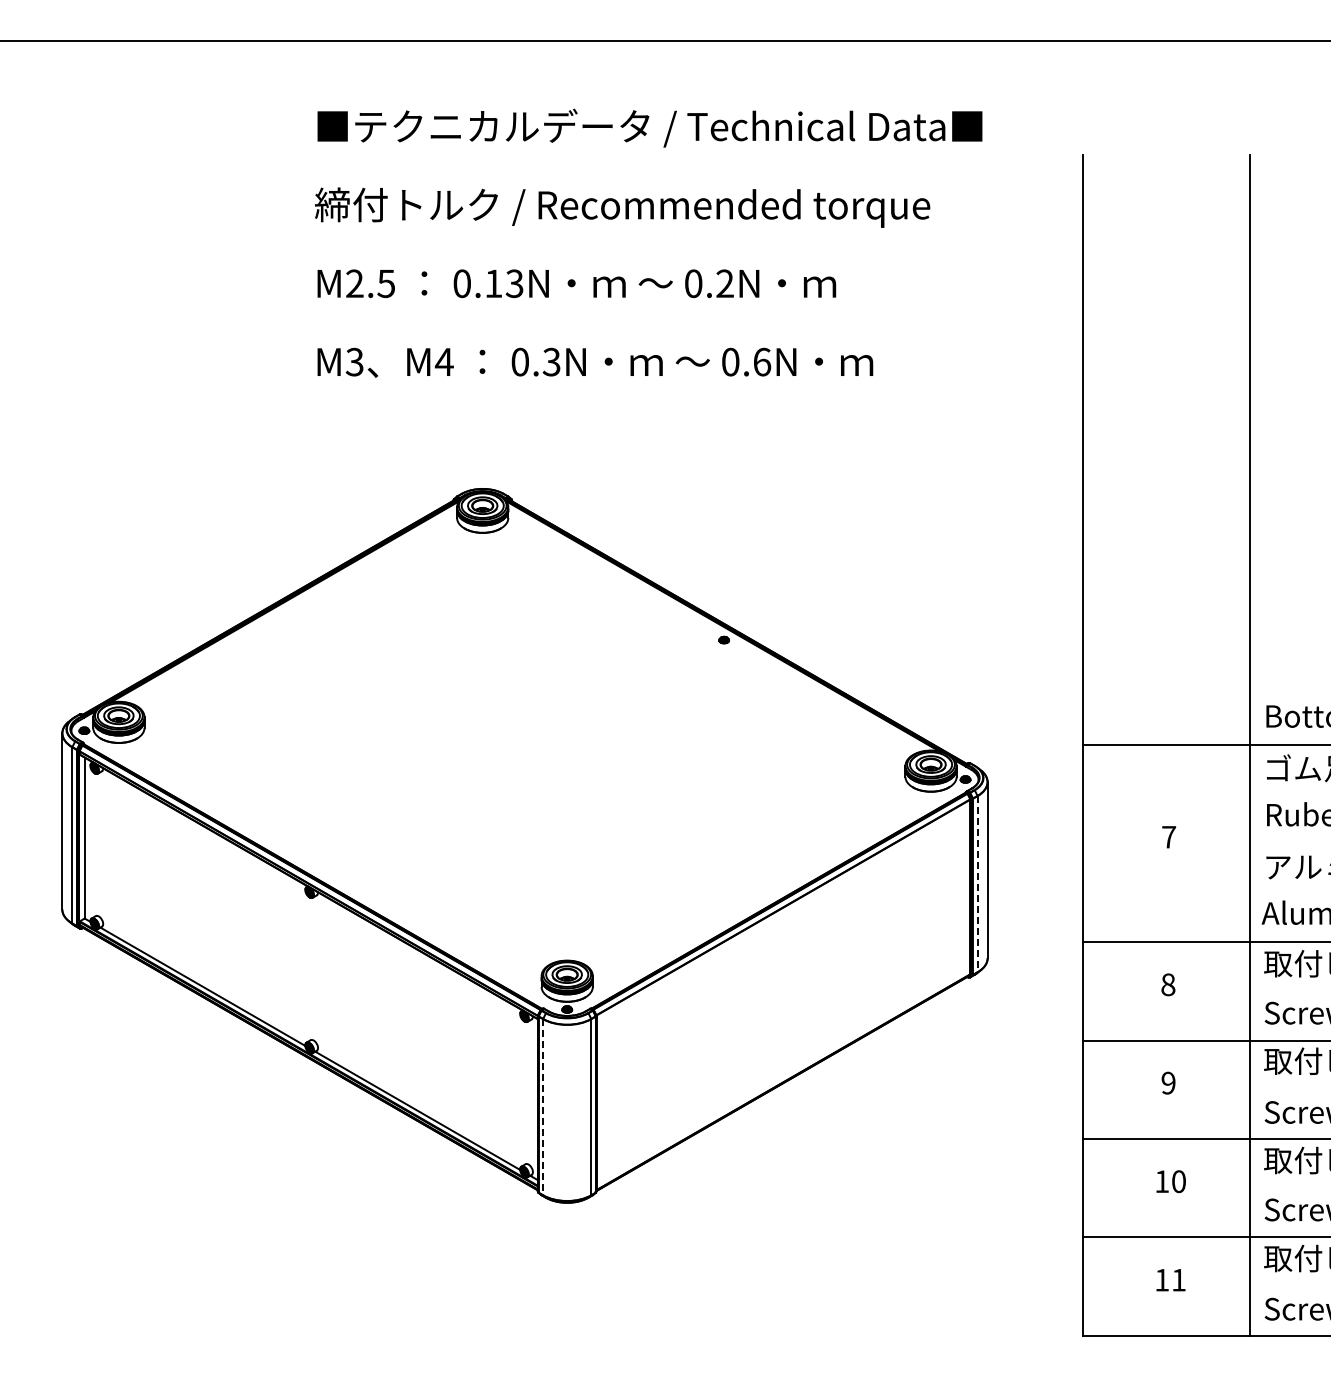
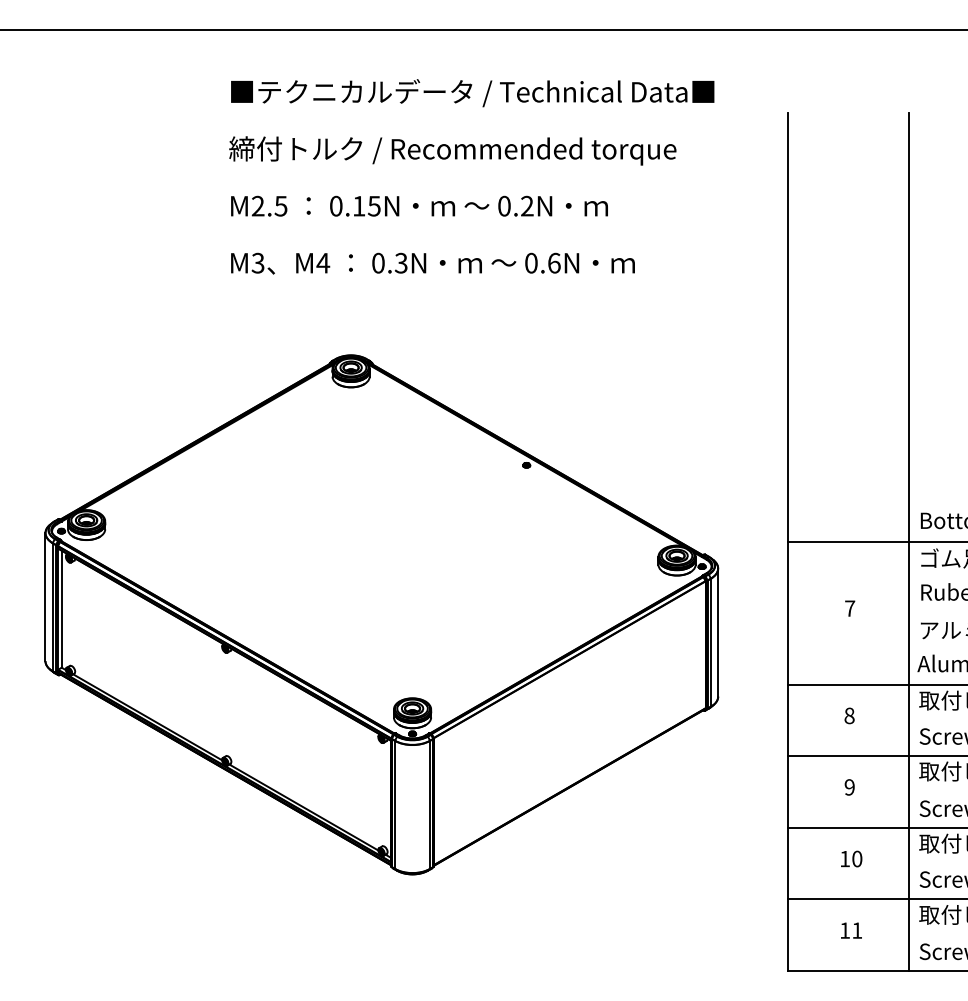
text: (514, 283) -> (374, 206), 0.13N -> 0.15N
line: (977, 884) -> (710, 642), dashed -> solid
line: (543, 1107) -> (395, 805), dashed -> solid

